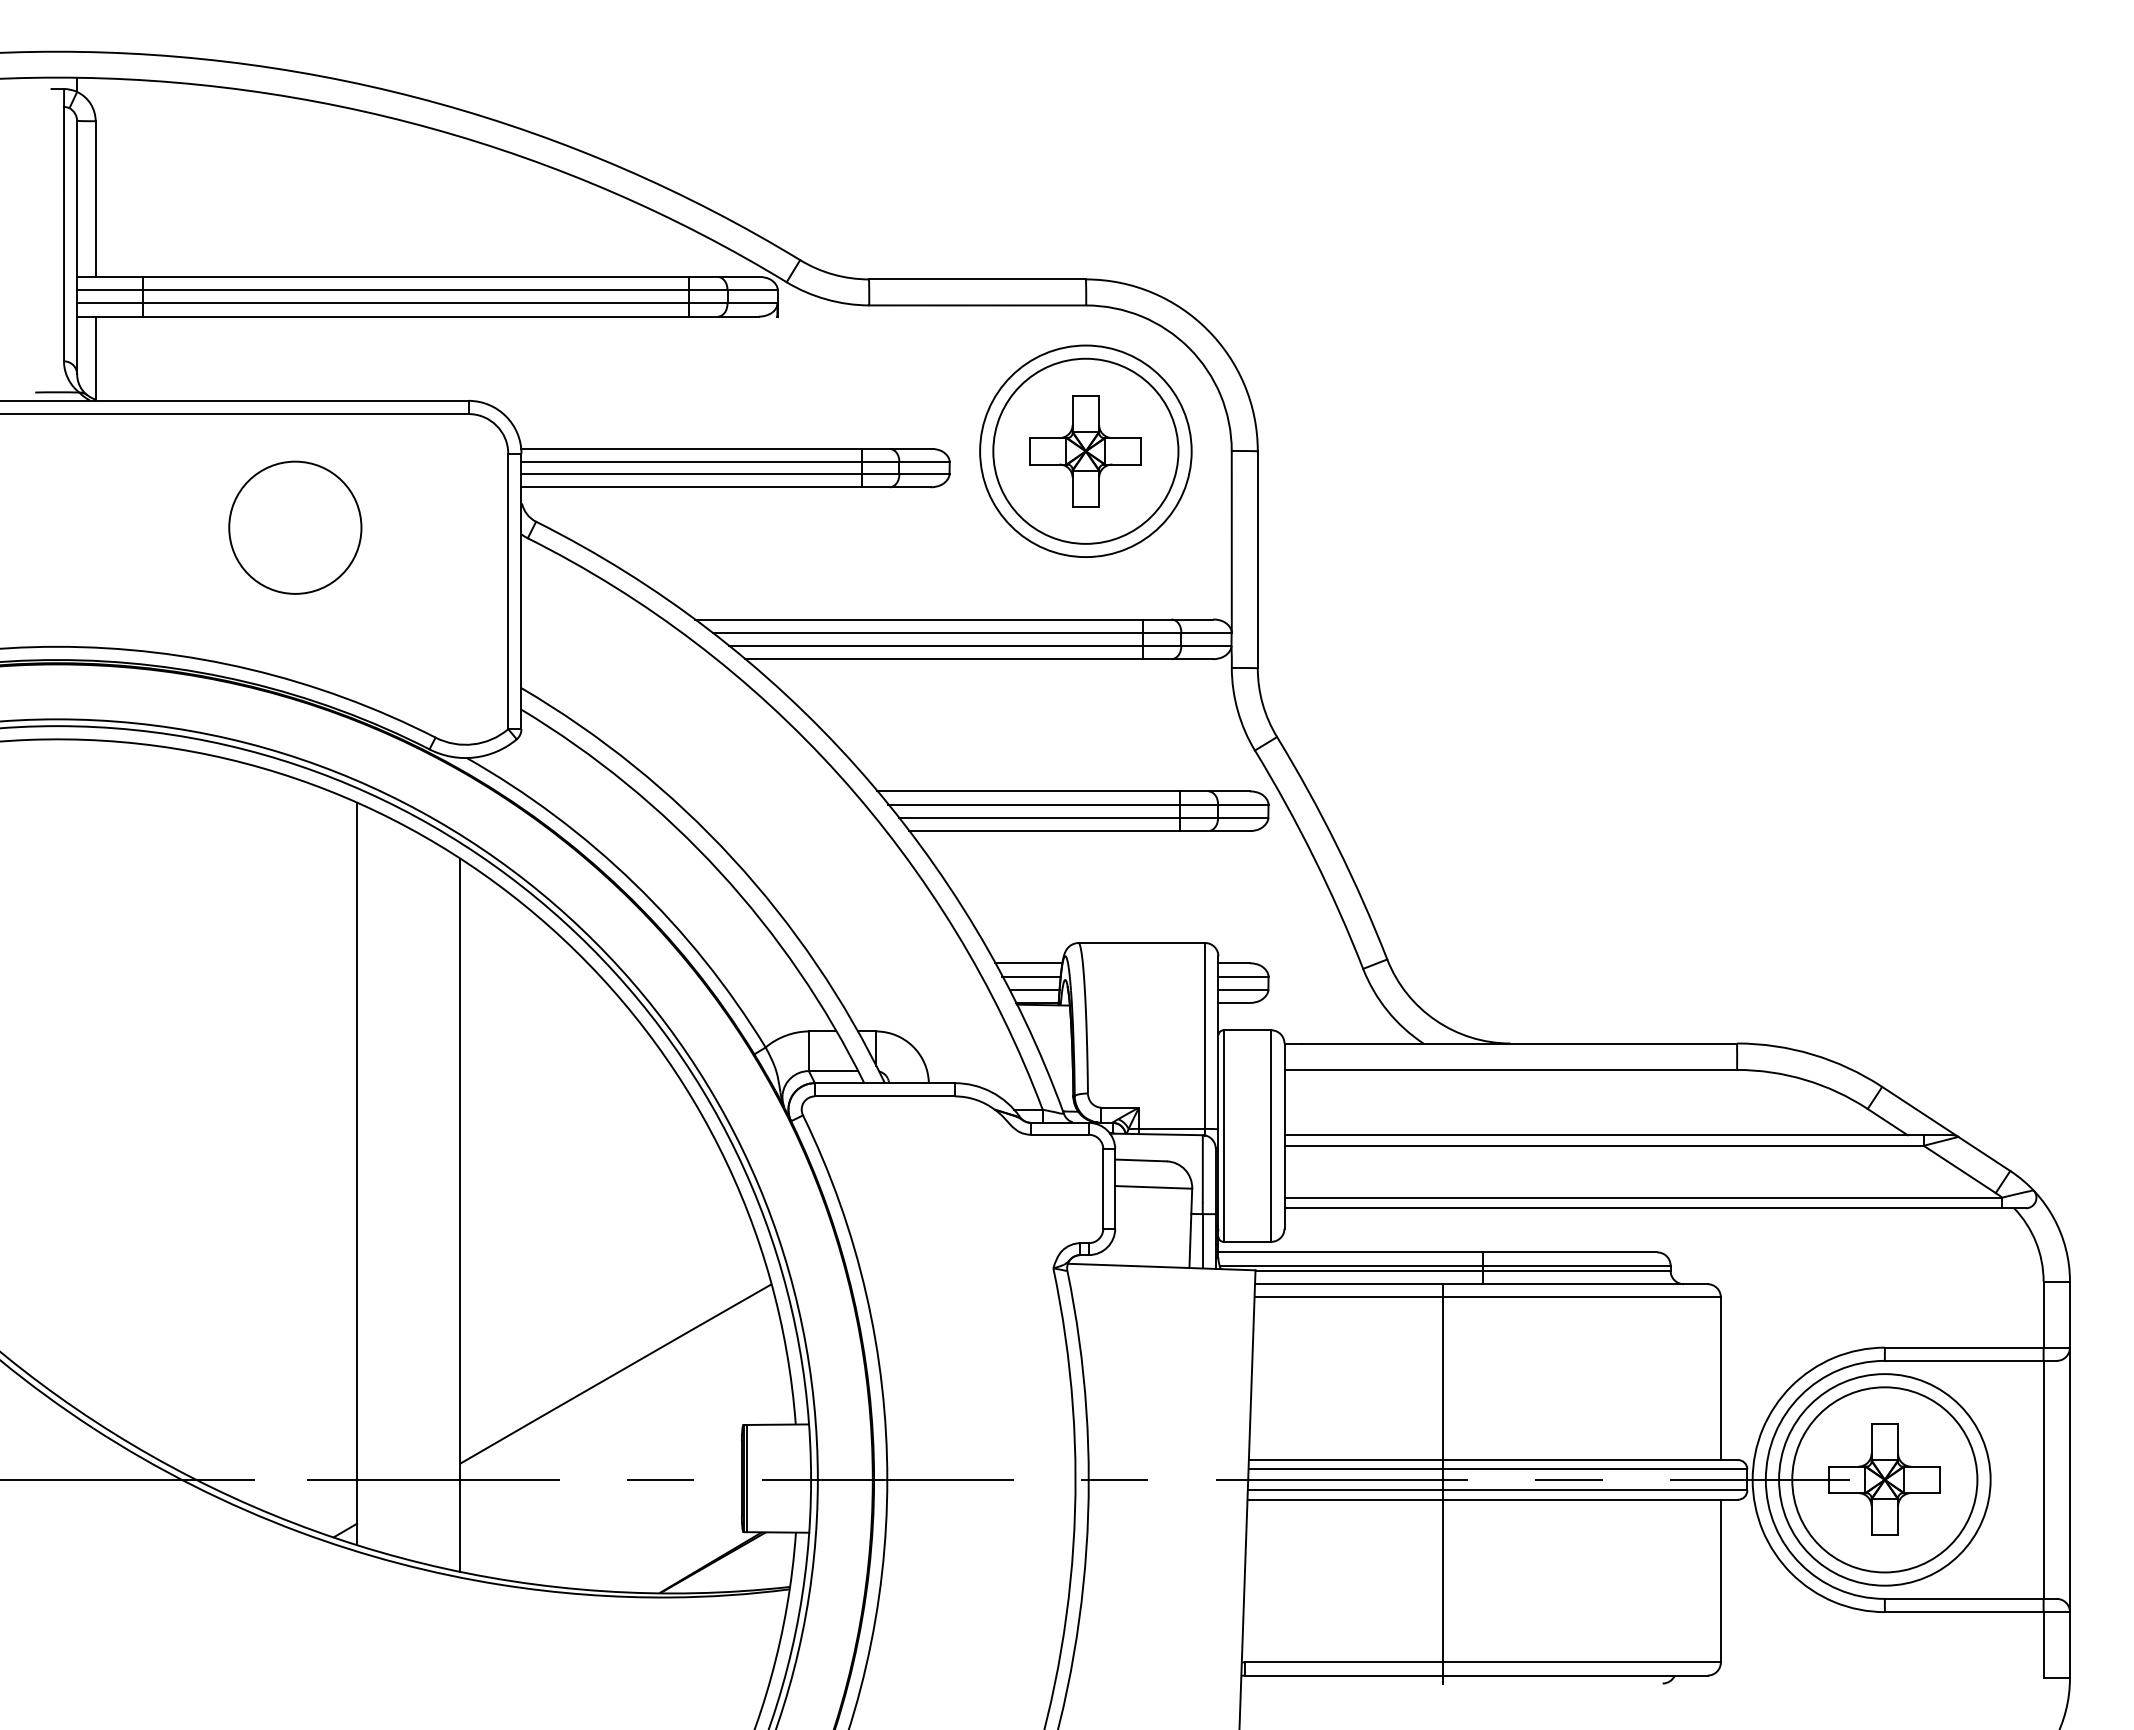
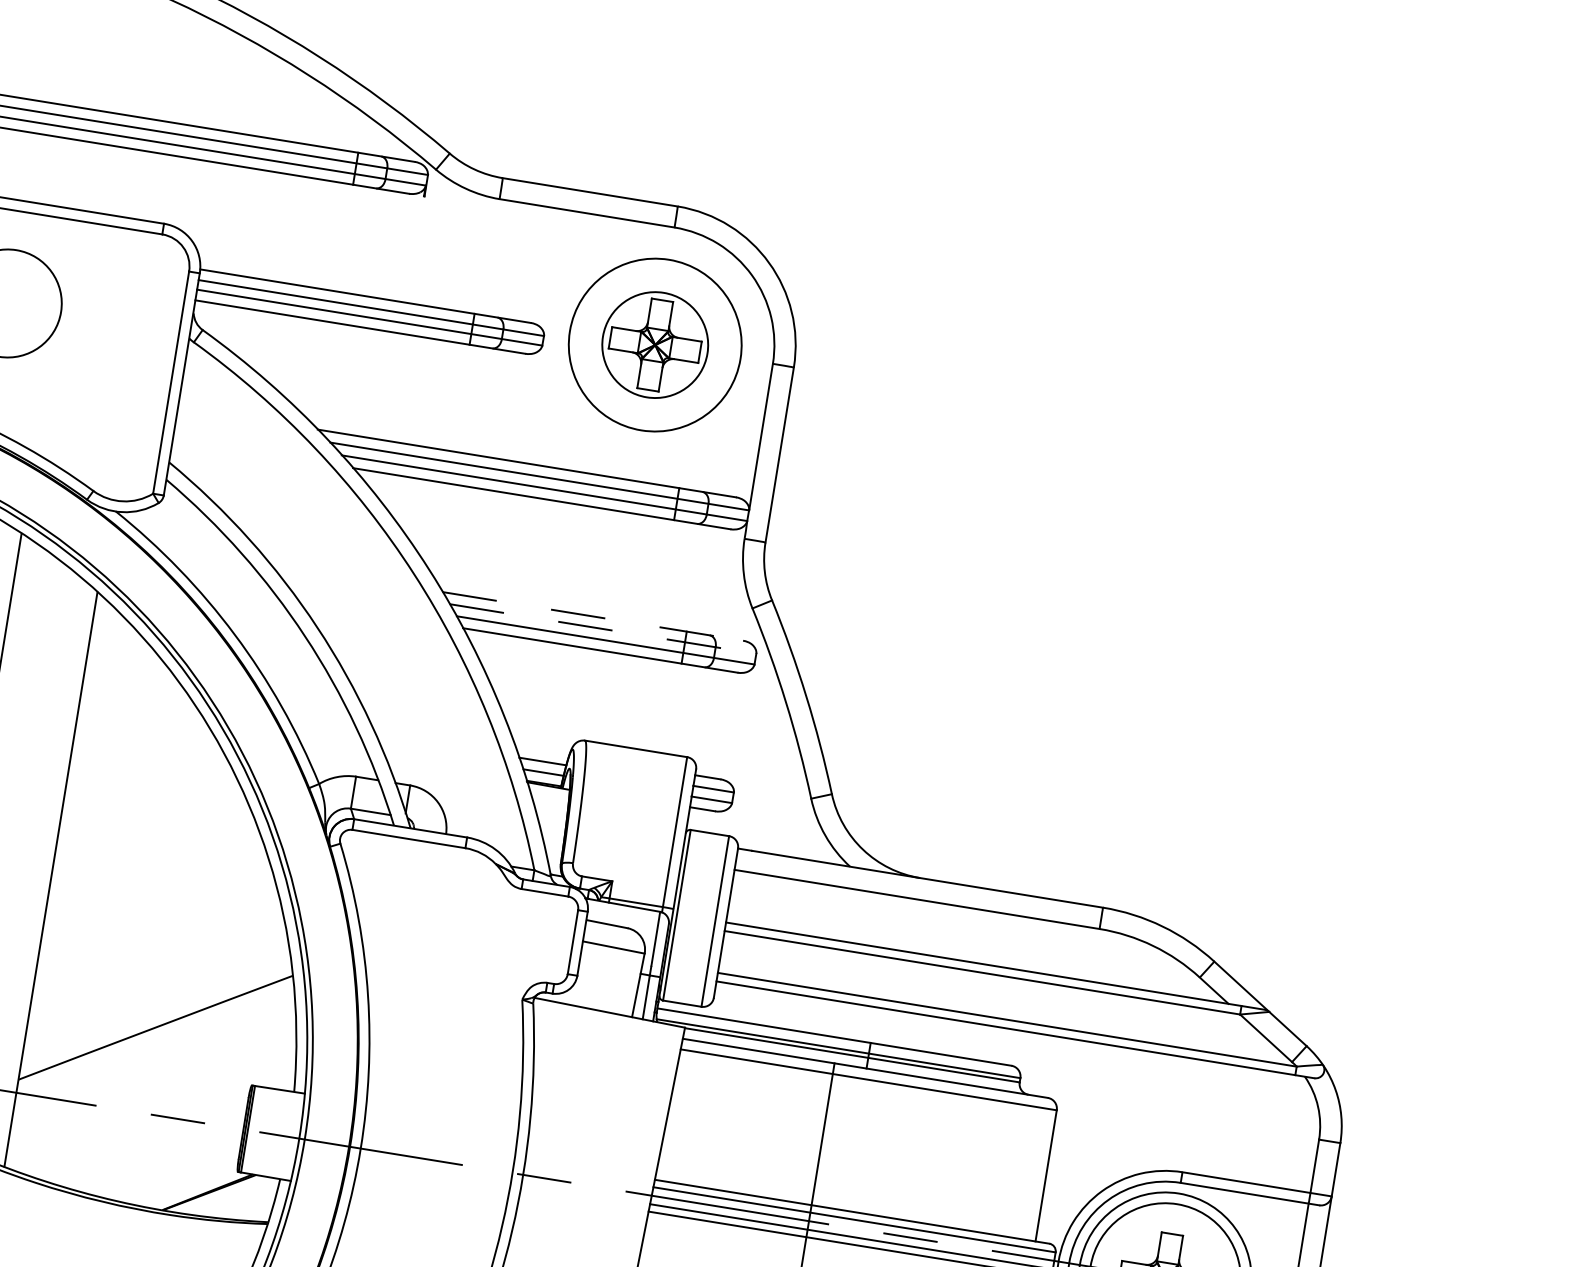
circle: (1085, 450) -> (655, 344), size x0.7
line: (1064, 791) -> (593, 616), solid -> dashed
line: (1078, 804) -> (603, 628), solid -> dashed
line: (1028, 963) -> (542, 750), removed

